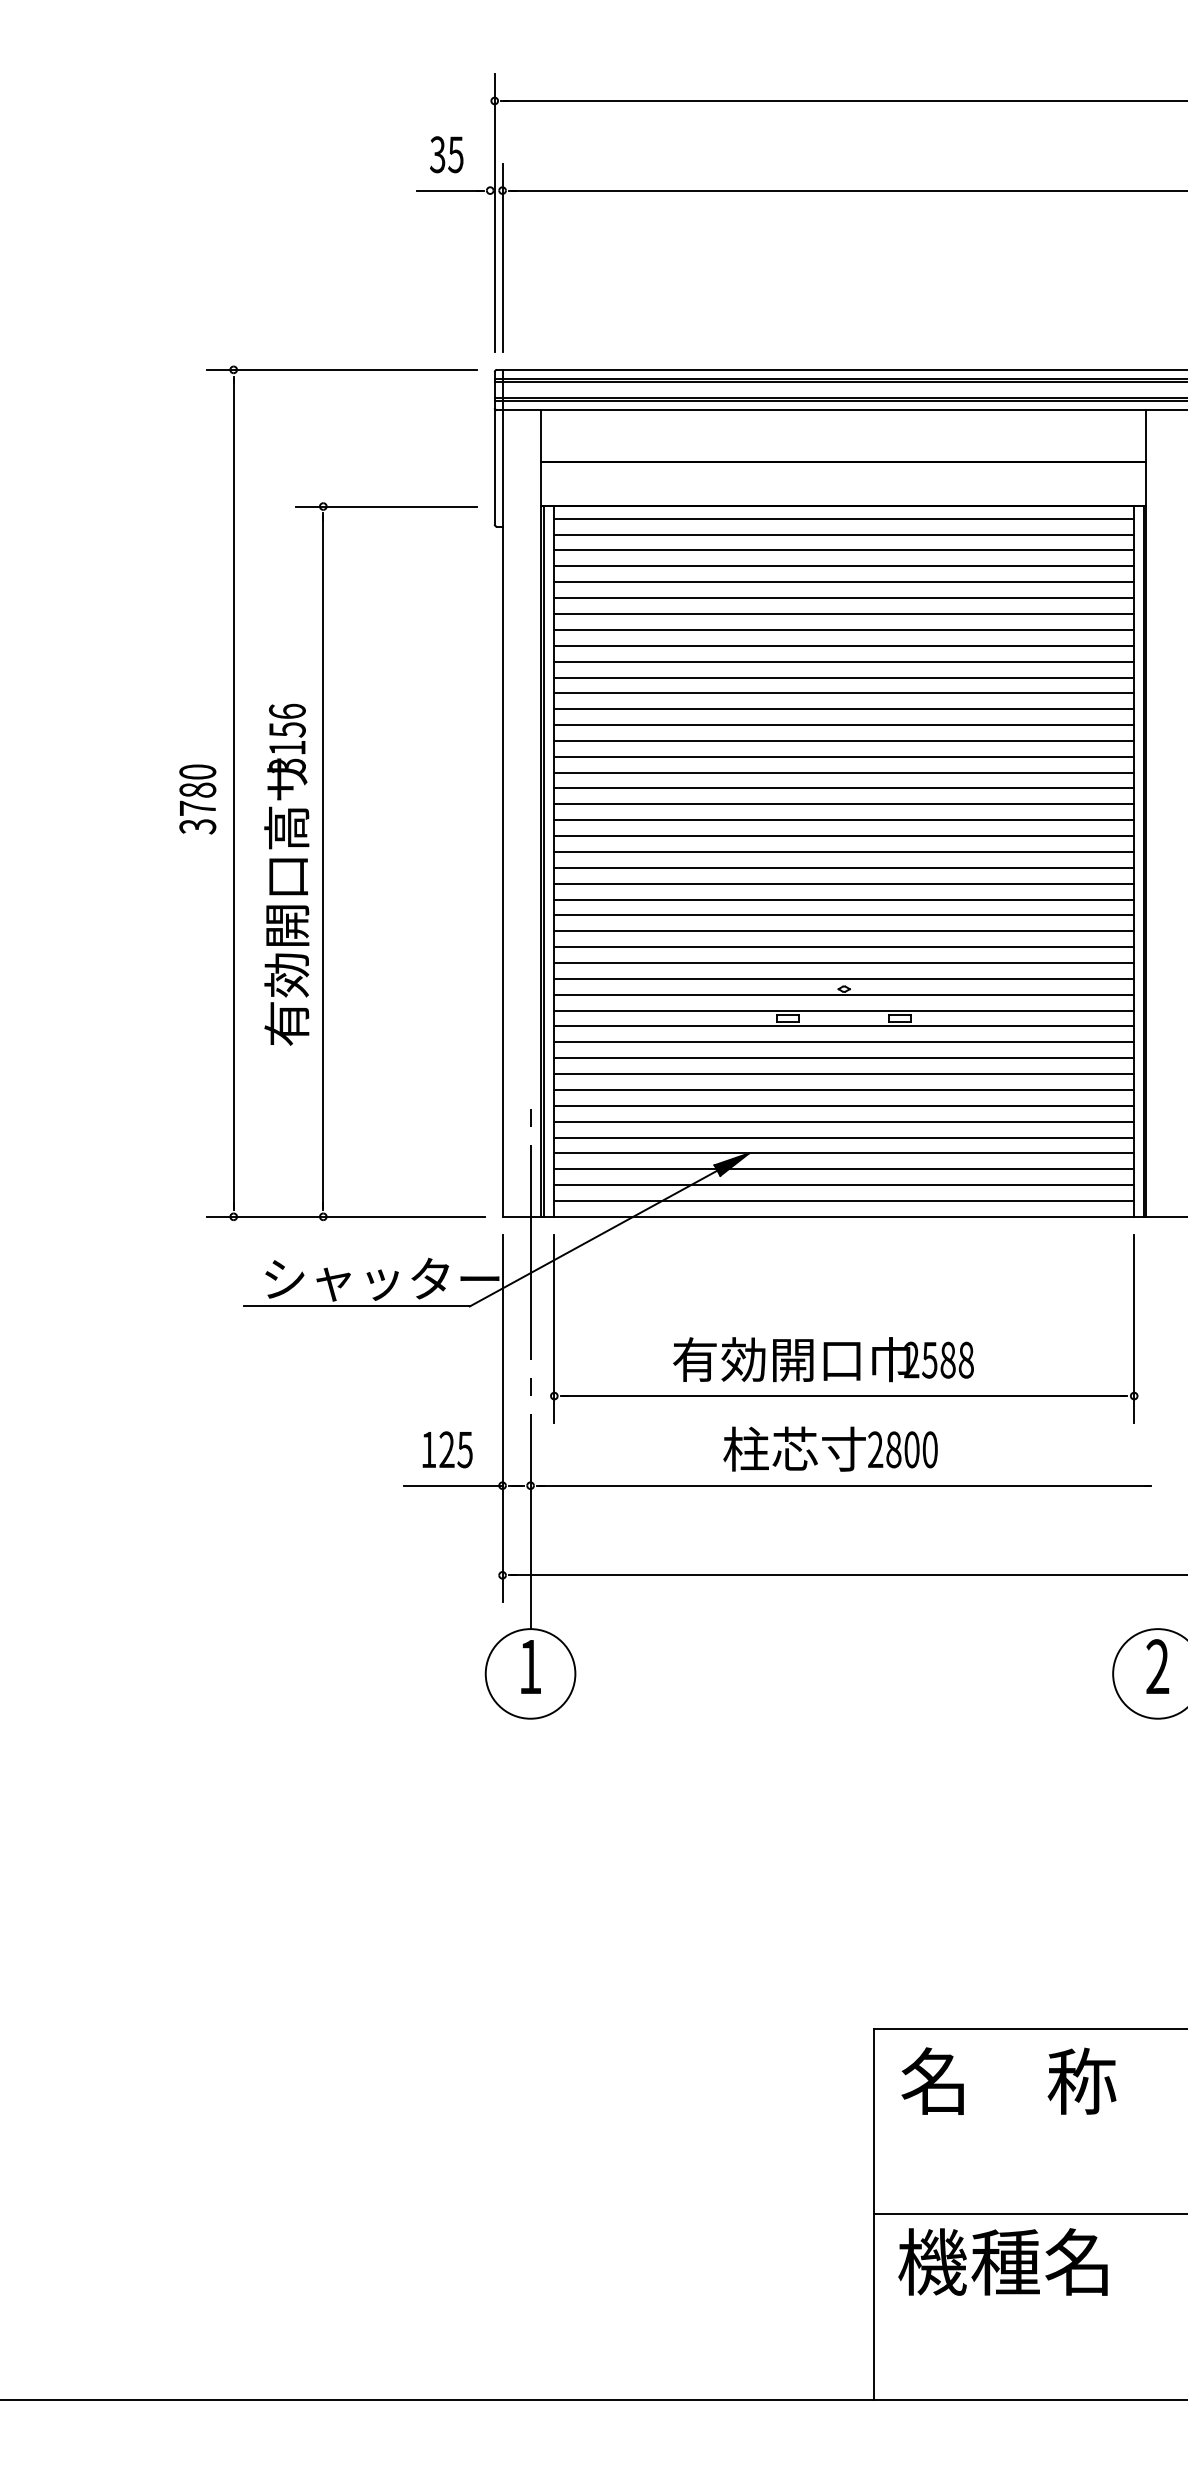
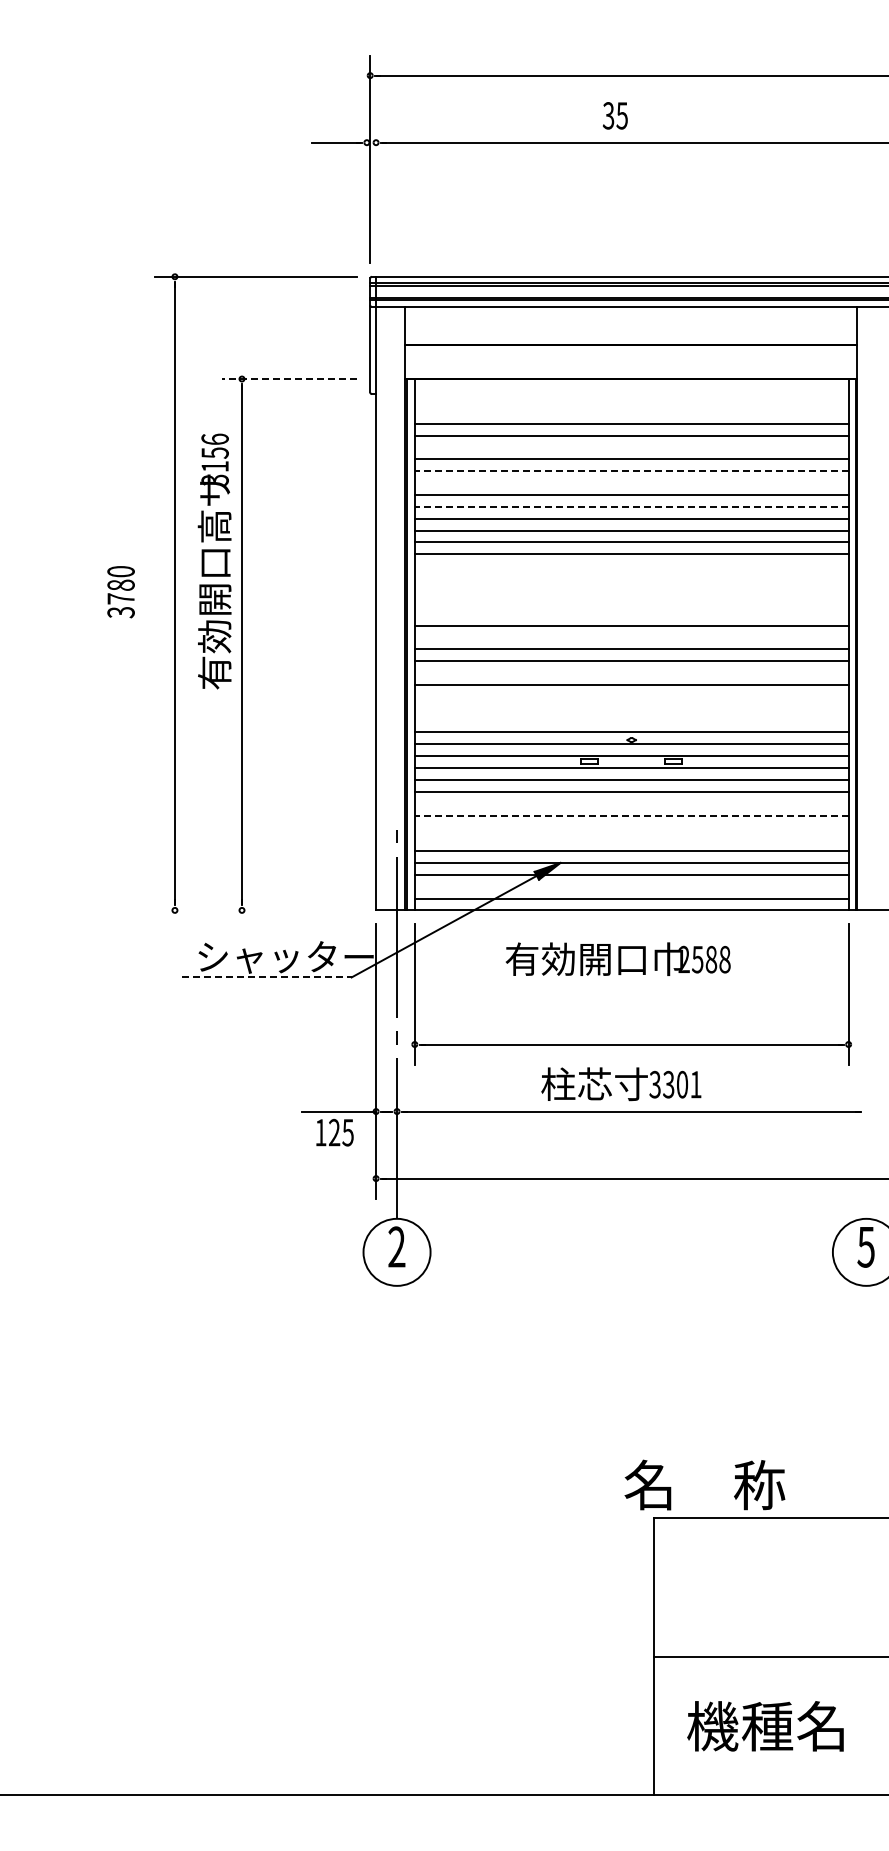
text: (446, 154) -> (615, 115), moved
line: (503, 257) -> (376, 192), removed
line: (385, 507) -> (288, 379), solid -> dashed
line: (843, 519) -> (631, 388), removed
line: (843, 535) -> (631, 400), removed
line: (843, 549) -> (631, 411), removed
line: (843, 598) -> (631, 447), removed
line: (843, 630) -> (631, 471), solid -> dashed
line: (843, 646) -> (631, 483), removed
line: (843, 676) -> (631, 506), solid -> dashed
line: (843, 757) -> (631, 566), removed
line: (843, 773) -> (631, 578), removed
line: (843, 787) -> (631, 589), removed
text: (197, 799) -> (120, 592), moved
line: (843, 803) -> (631, 601), removed
line: (843, 819) -> (631, 613), removed
line: (843, 852) -> (631, 637), removed
text: (286, 874) -> (214, 561), moved
line: (843, 900) -> (631, 673), removed
line: (843, 930) -> (631, 696), removed
line: (843, 946) -> (631, 708), removed
line: (843, 962) -> (631, 720), removed
line: (843, 1073) -> (631, 803), removed
line: (843, 1089) -> (631, 815), solid -> dashed
line: (843, 1106) -> (631, 827), removed
line: (843, 1122) -> (631, 839), removed
line: (843, 1184) -> (631, 886), removed
line: (345, 1216) -> (258, 910), removed
line: (357, 1306) -> (267, 977), solid -> dashed
text: (822, 1358) -> (617, 958), moved
text: (446, 1449) -> (334, 1132), moved
text: (902, 1449) -> (675, 1084), 2800 -> 3301
text: (529, 1666) -> (396, 1246), 1 -> 2
text: (1156, 1666) -> (865, 1246), 2 -> 5
text: (1008, 2080) -> (704, 1484), moved
text: (1003, 2262) -> (765, 1726), moved

